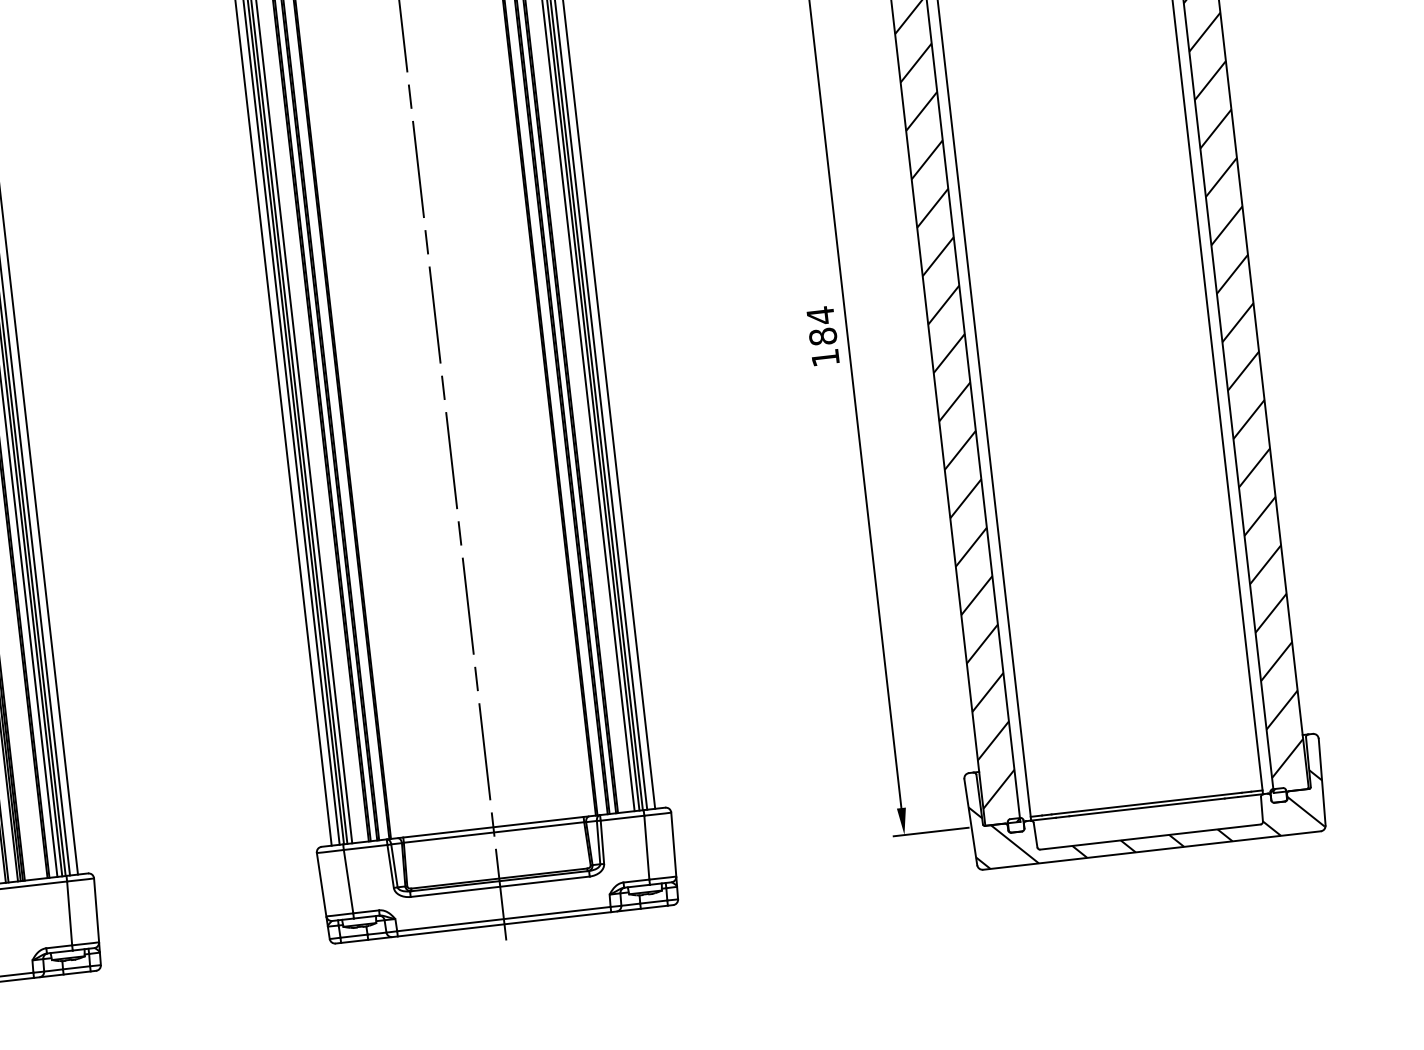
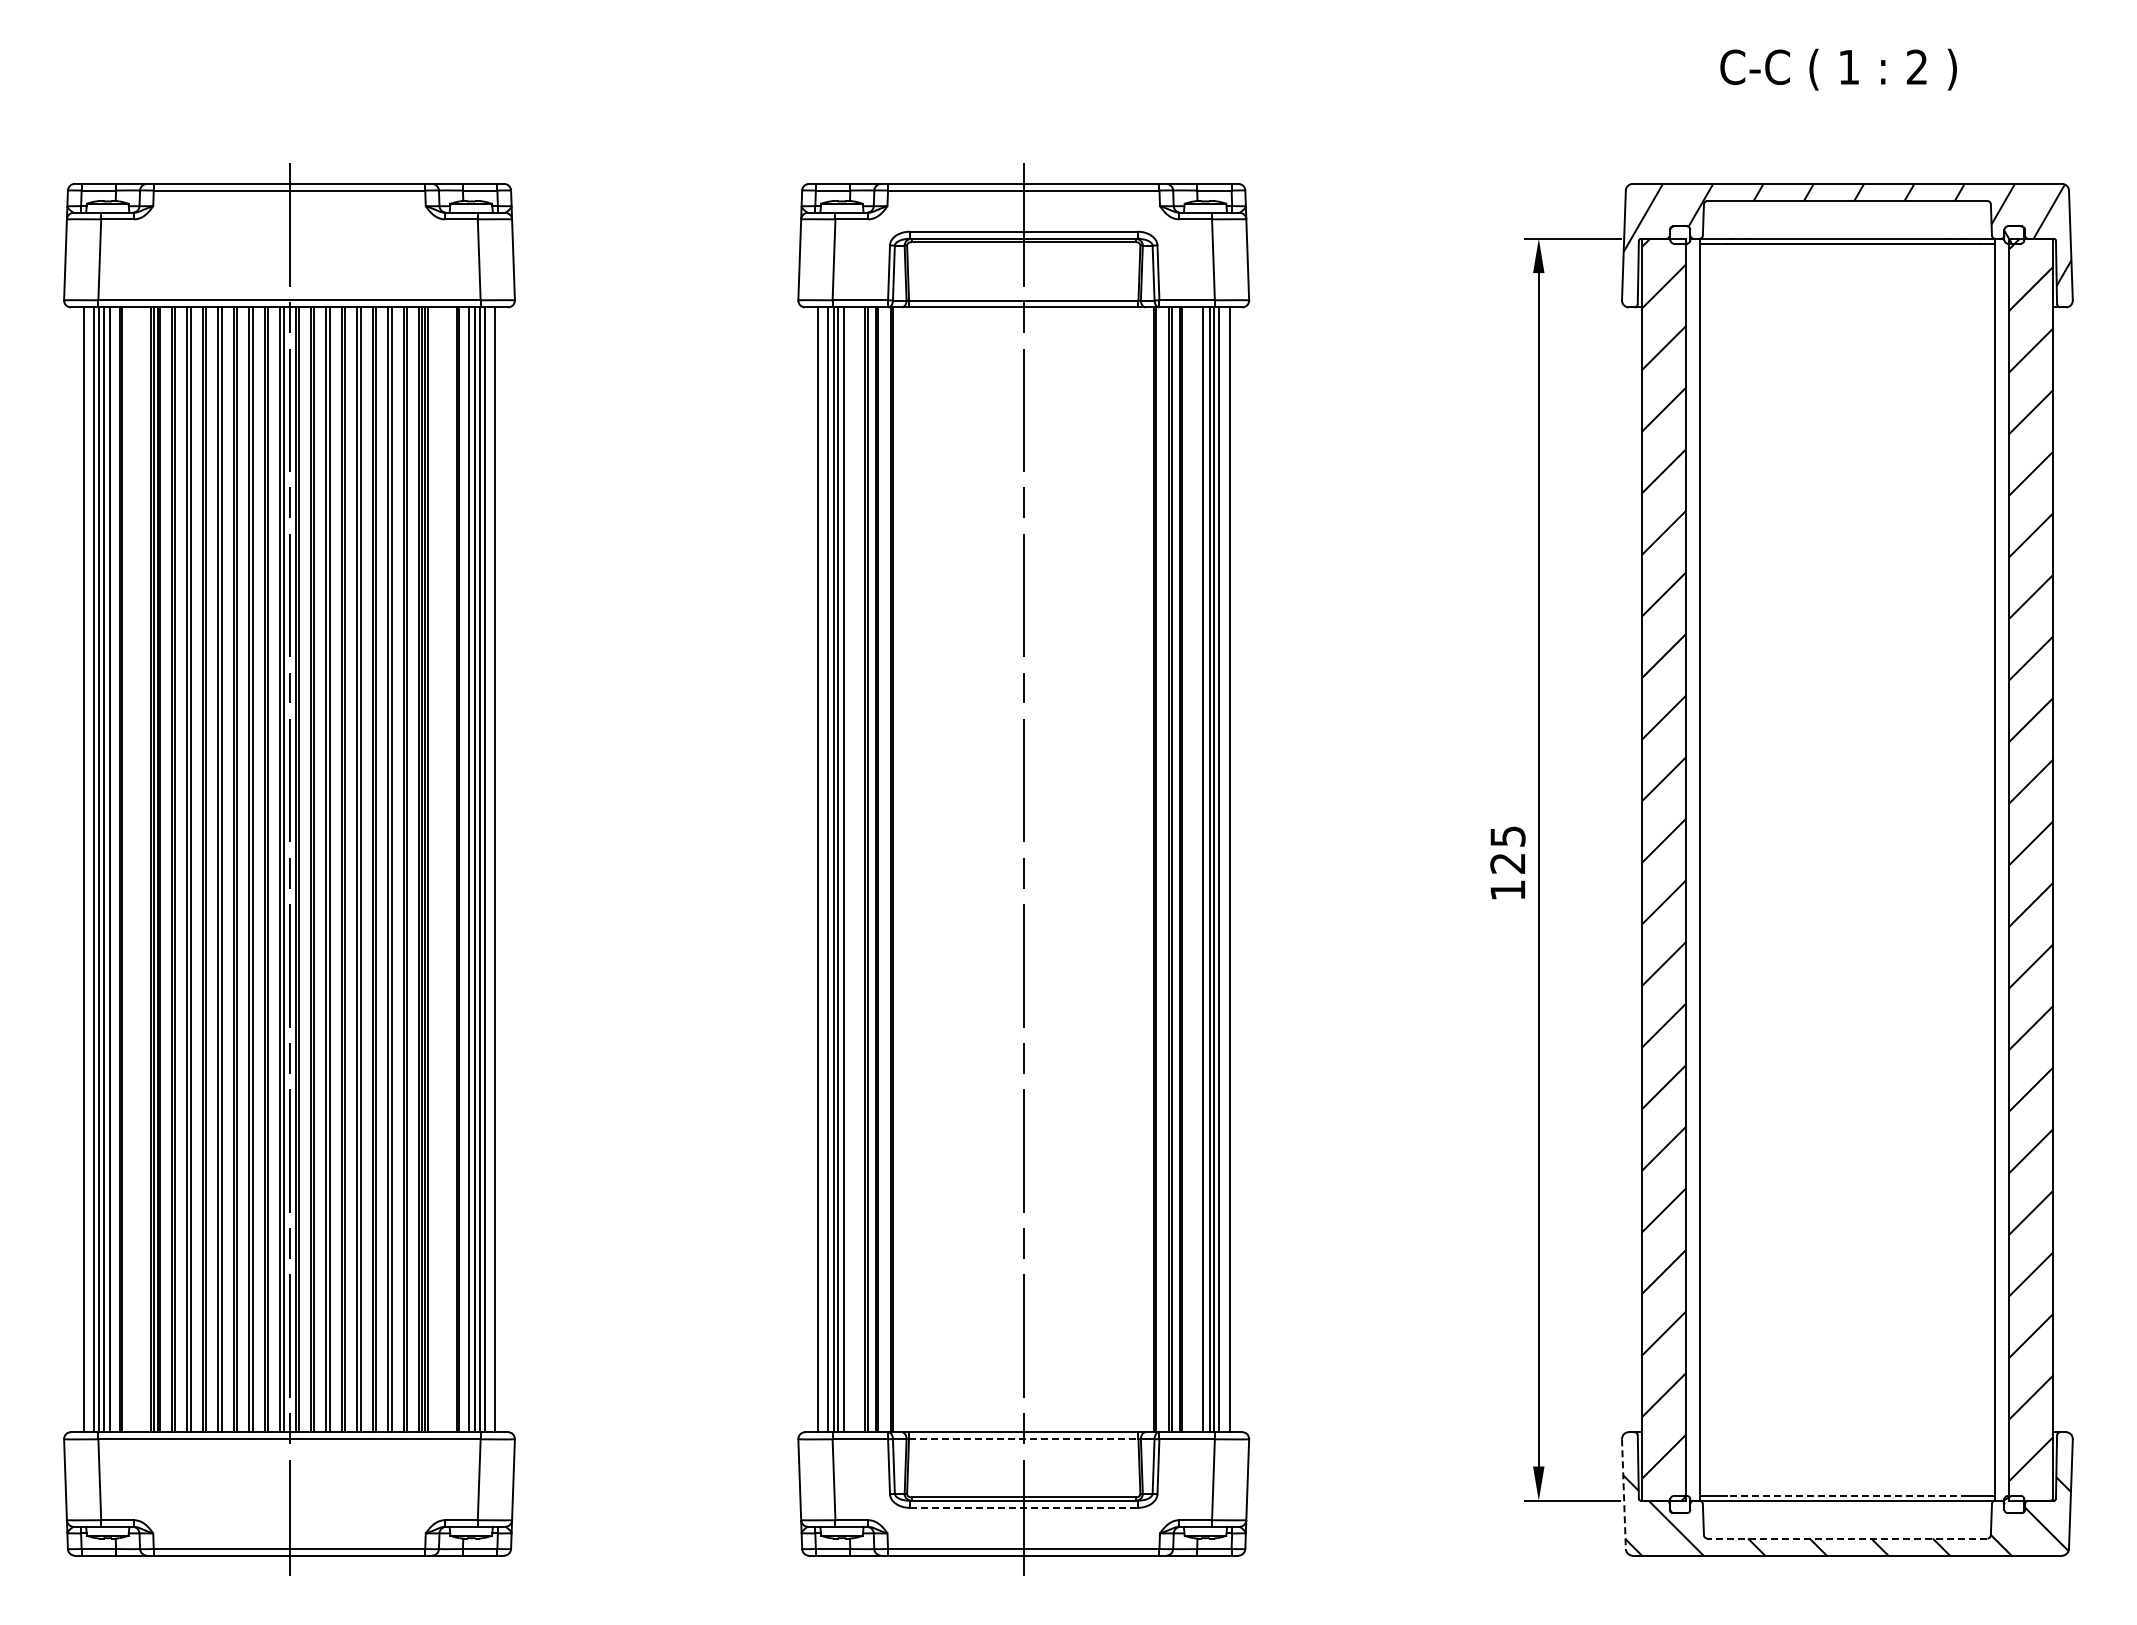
text: (821, 325) -> (1507, 849), 184 -> 125
line: (1146, 803) -> (1847, 1495), solid -> dashed
line: (970, 822) -> (1623, 1494), solid -> dashed
line: (493, 832) -> (1023, 1438), solid -> dashed
line: (1149, 837) -> (1846, 1538), solid -> dashed
line: (499, 886) -> (1023, 1507), solid -> dashed

